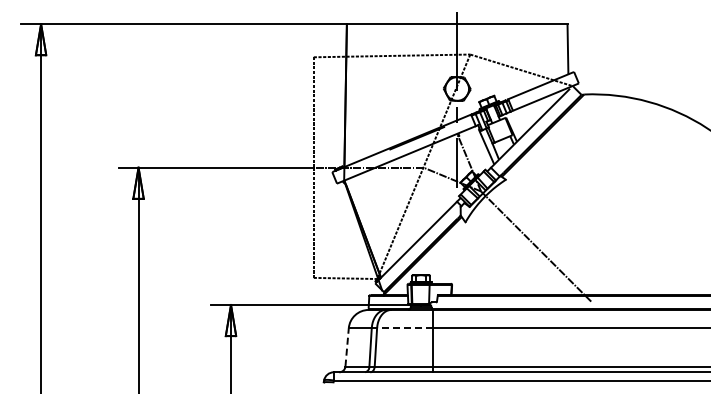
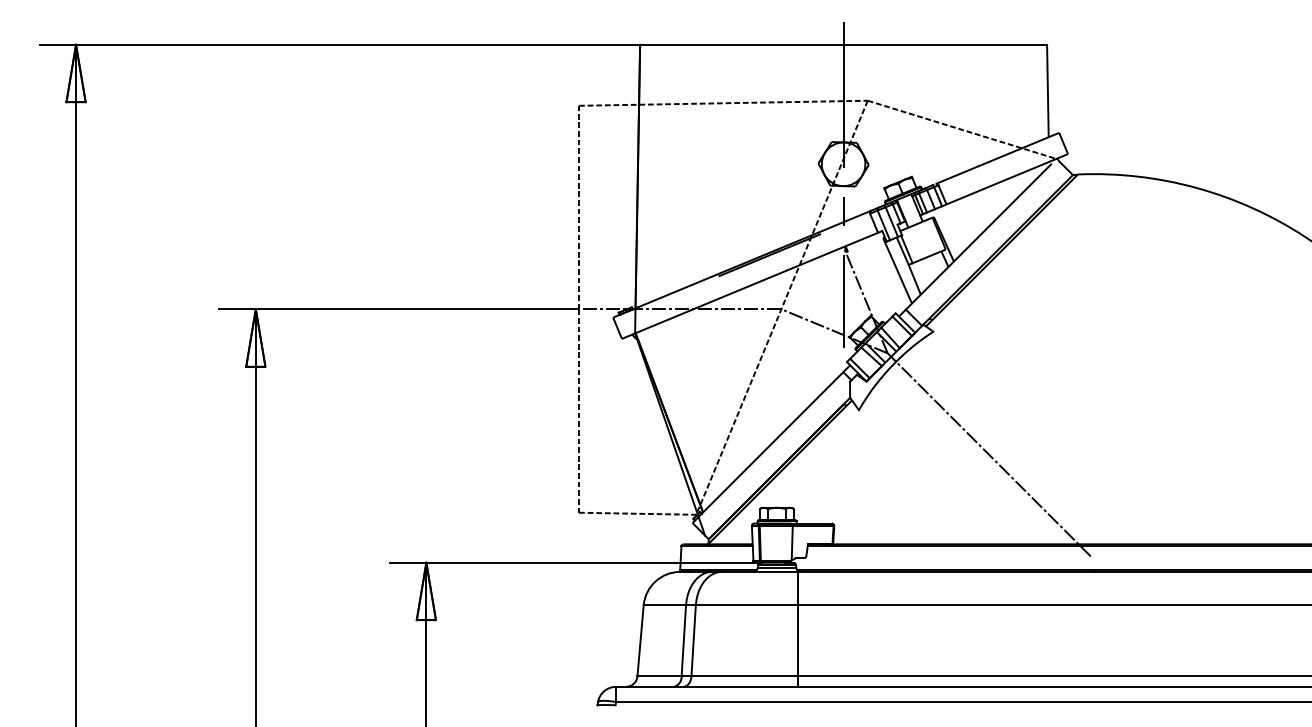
line: (404, 328) -> (746, 606), dashed -> solid
line: (347, 346) -> (641, 639), dashed -> solid

